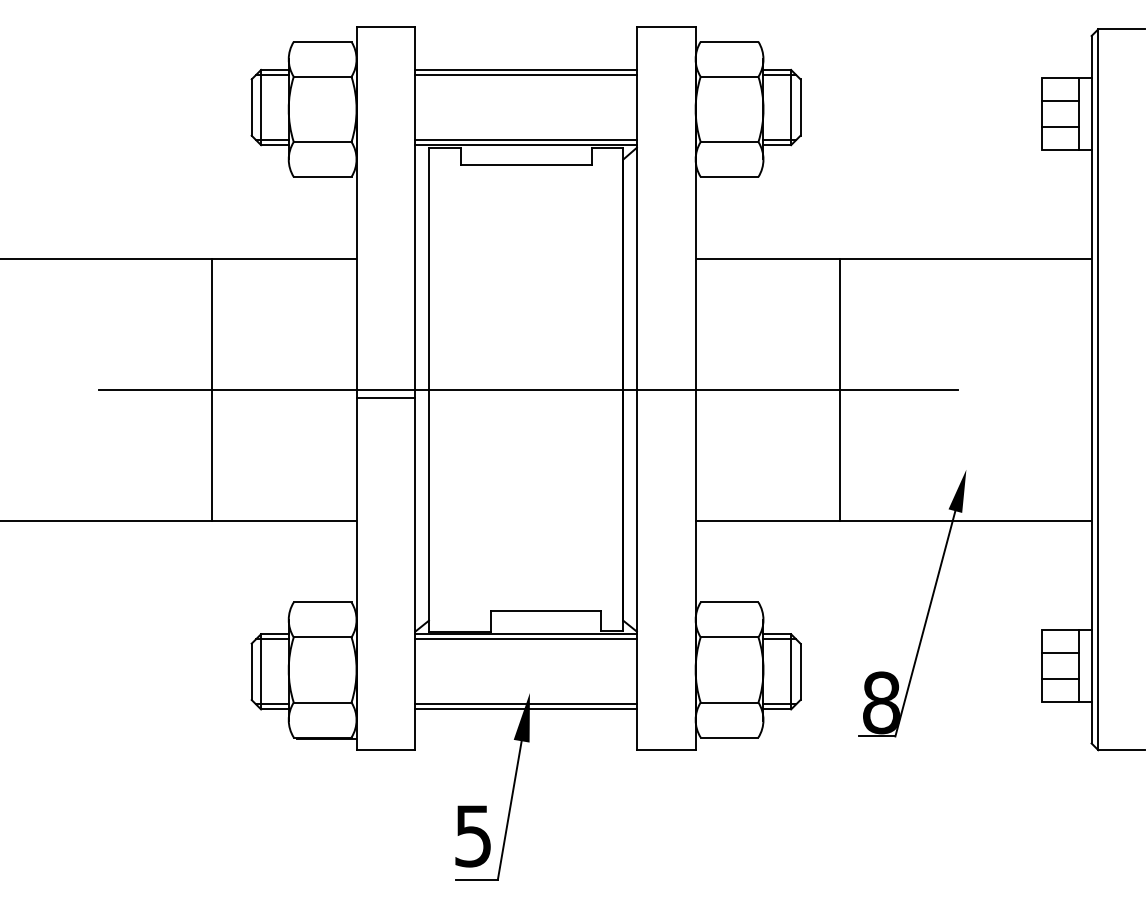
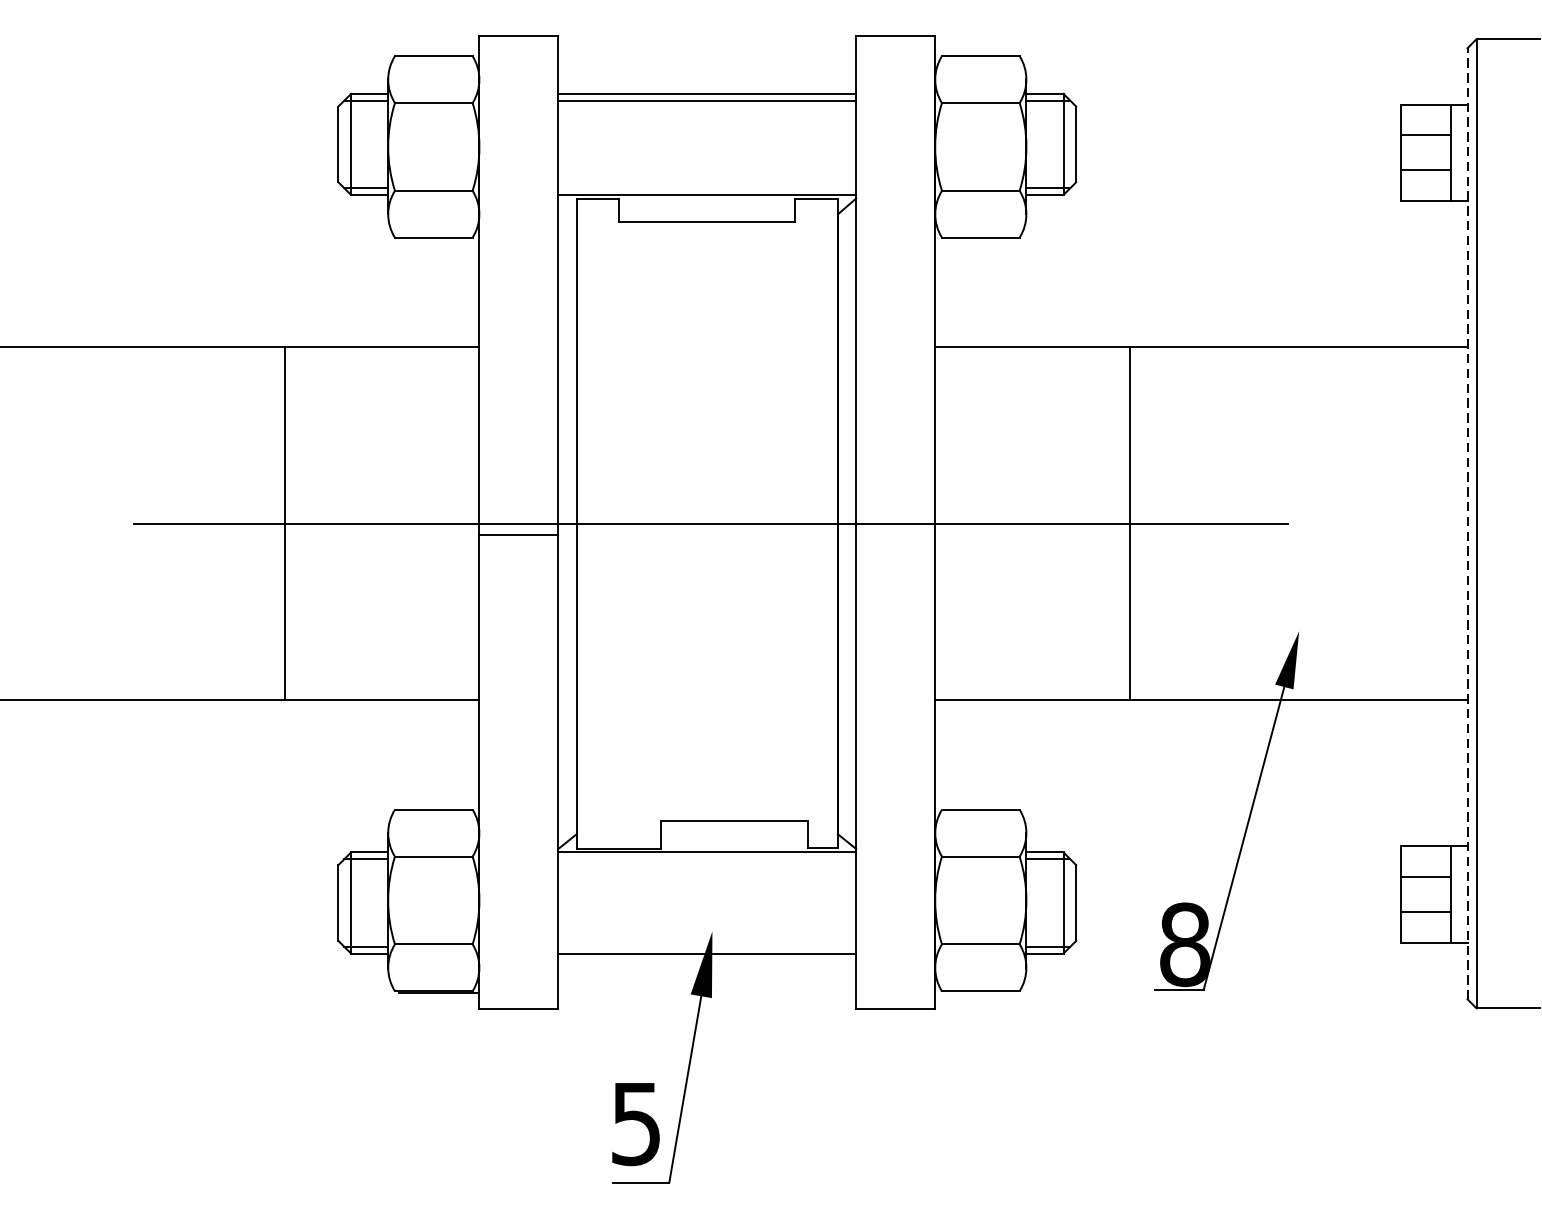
line: (525, 140) -> (706, 188), removed
line: (1091, 389) -> (1467, 523), solid -> dashed
line: (525, 639) -> (706, 859), removed
line: (525, 704) -> (706, 946), removed

